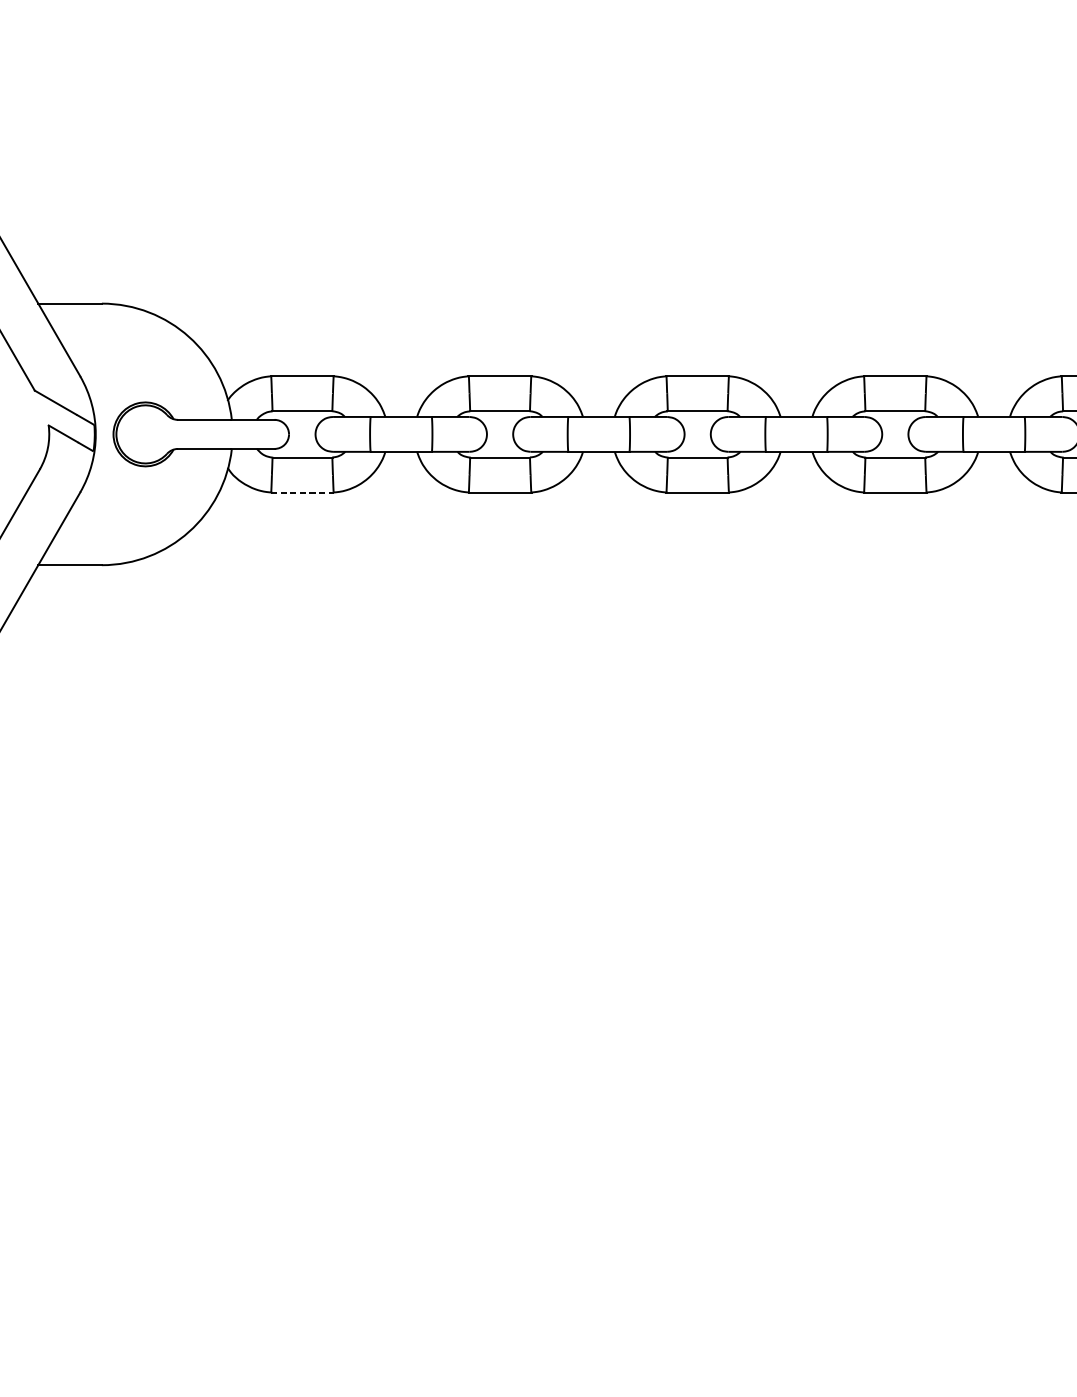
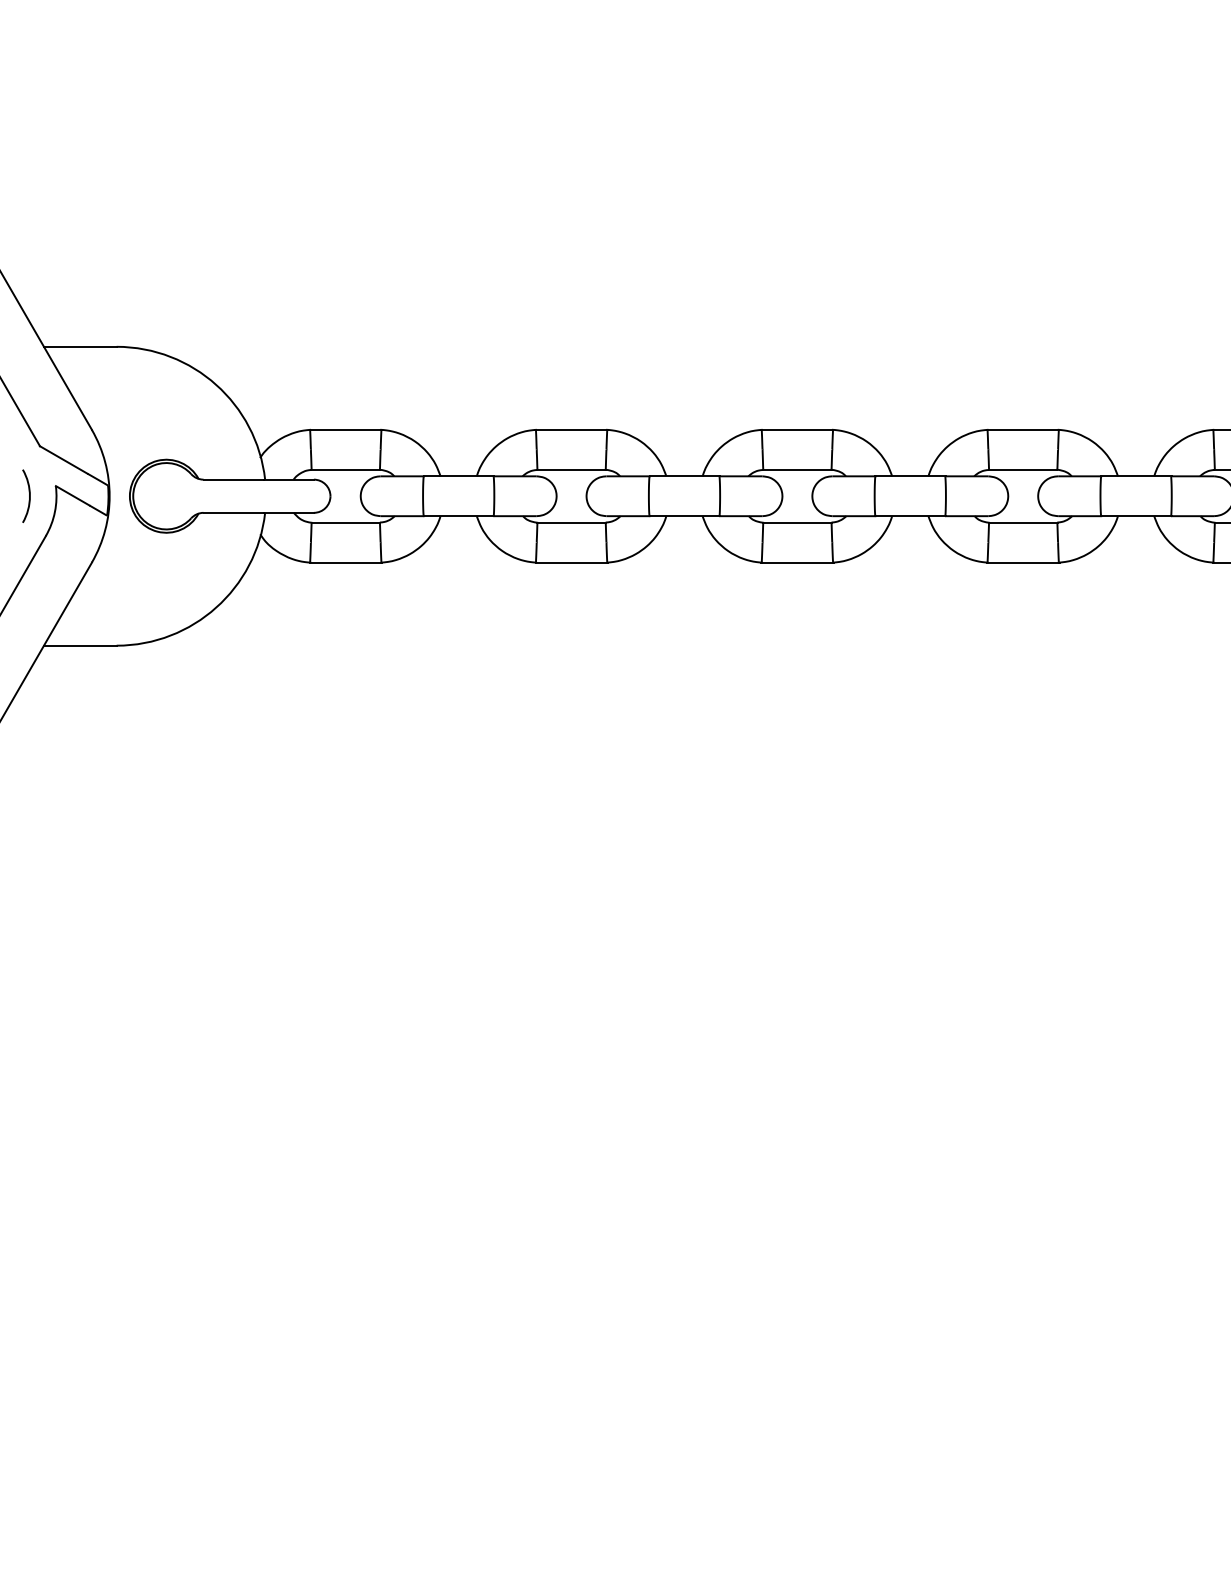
arc: (25, 433) -> (29, 495), added
line: (303, 492) -> (346, 562), dashed -> solid

